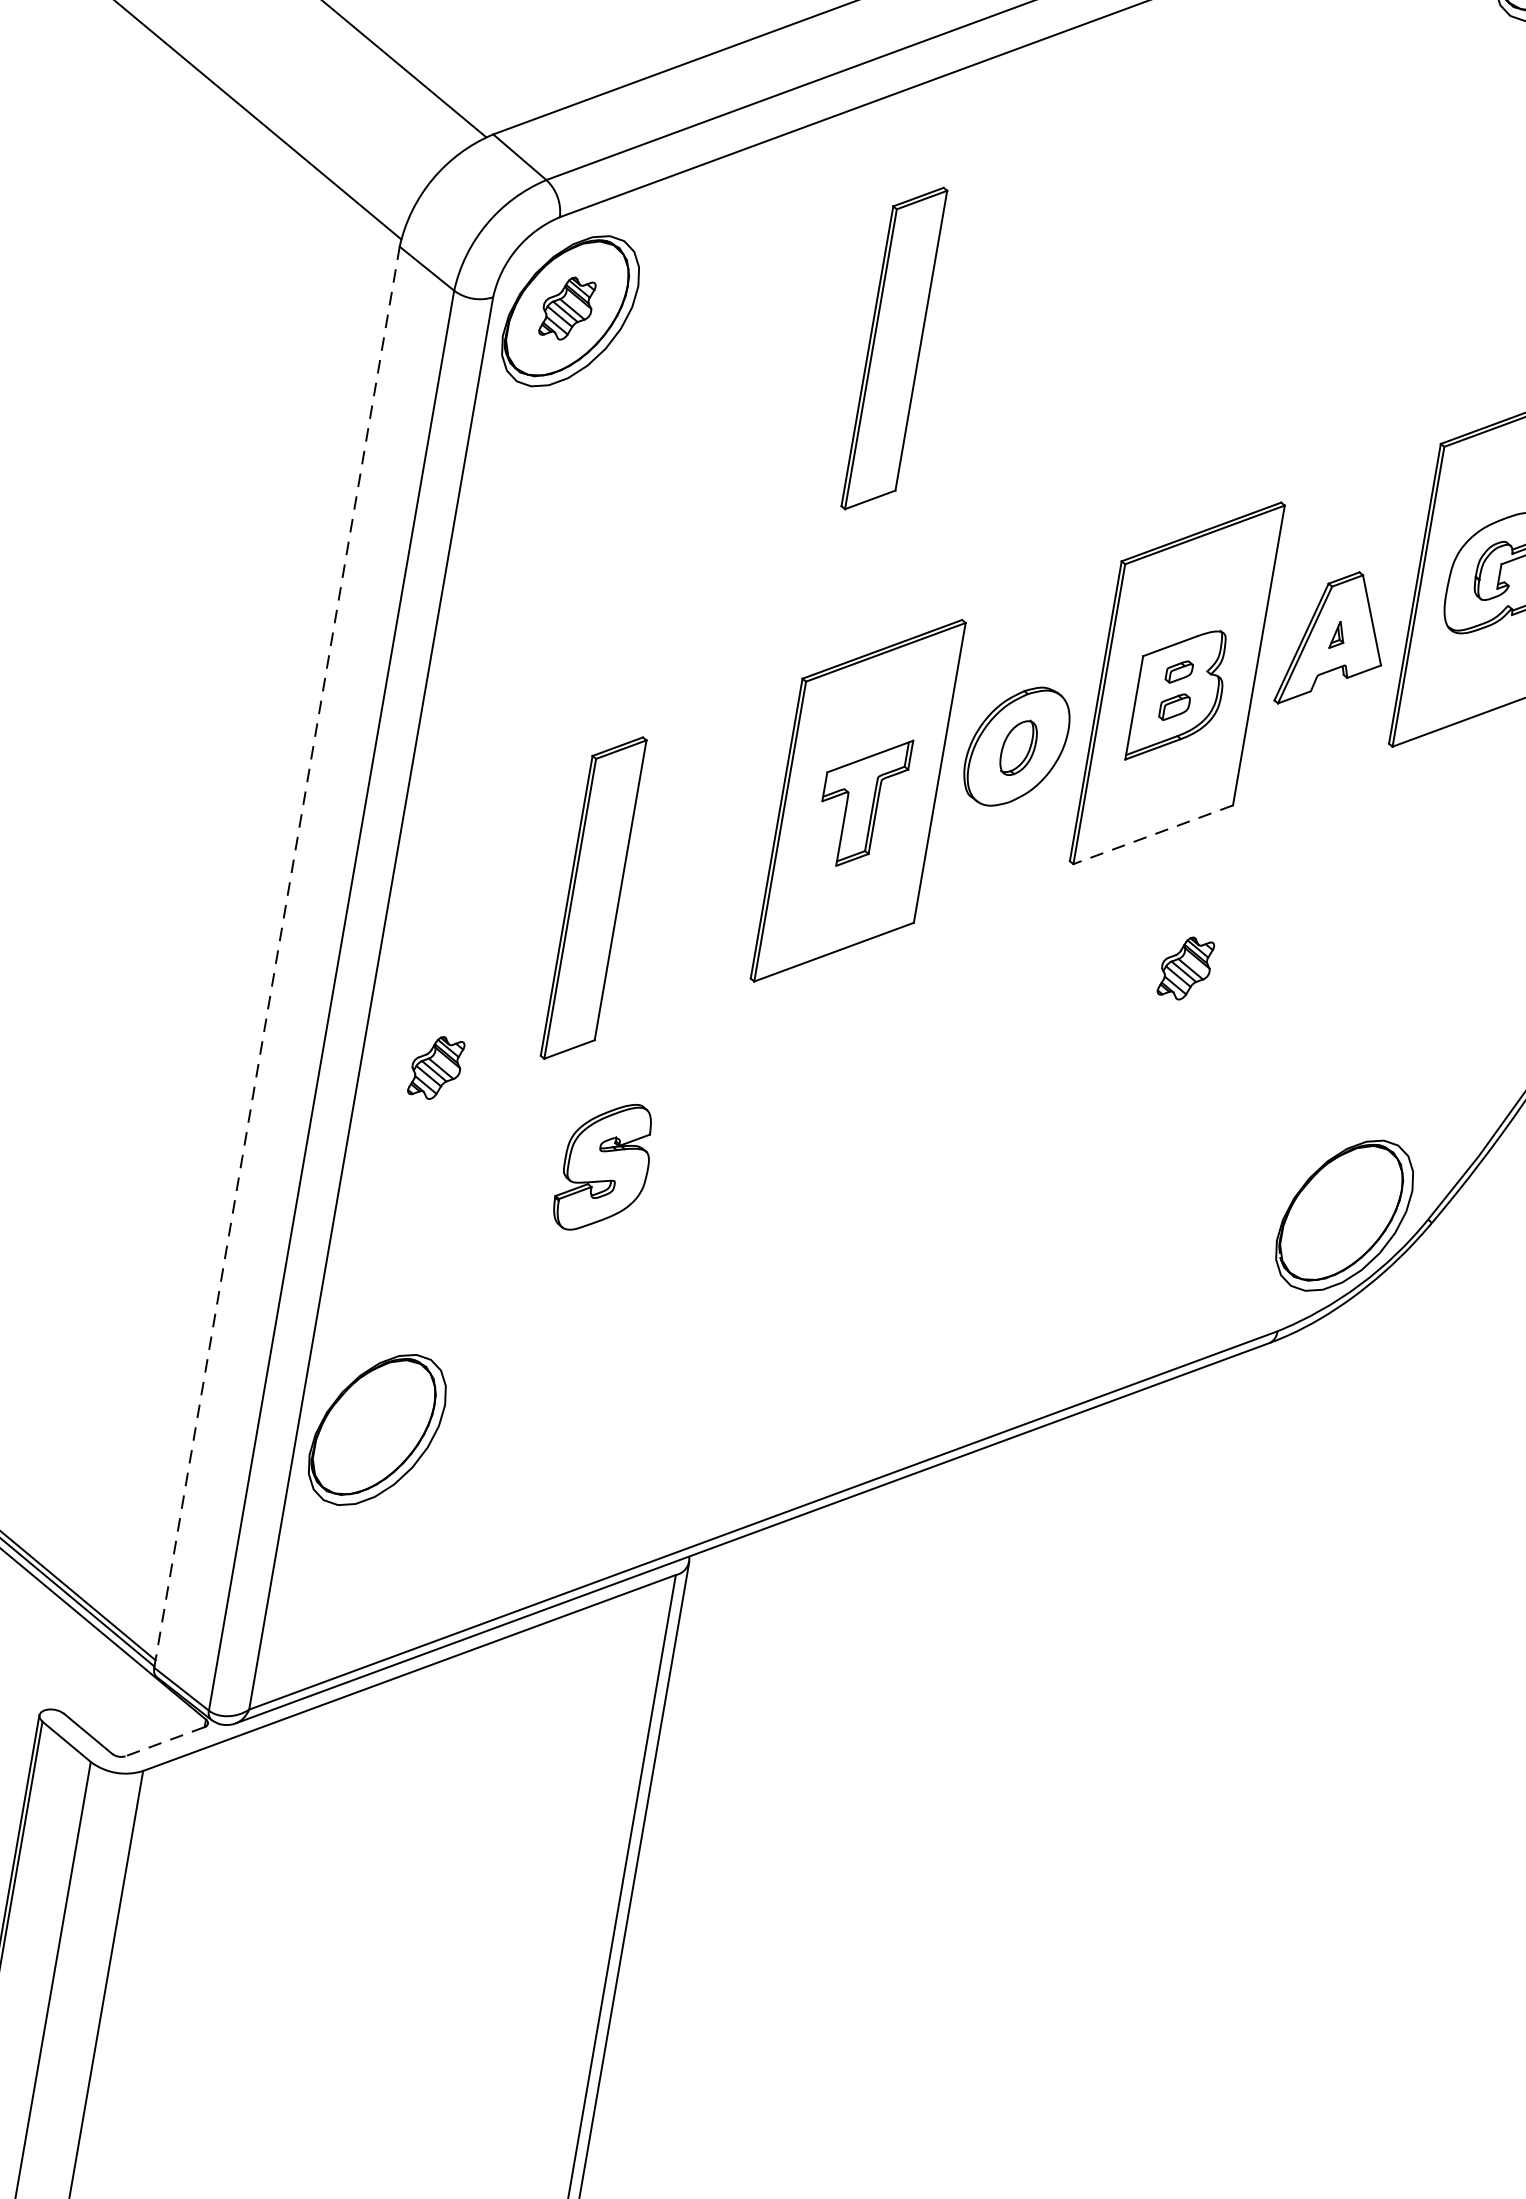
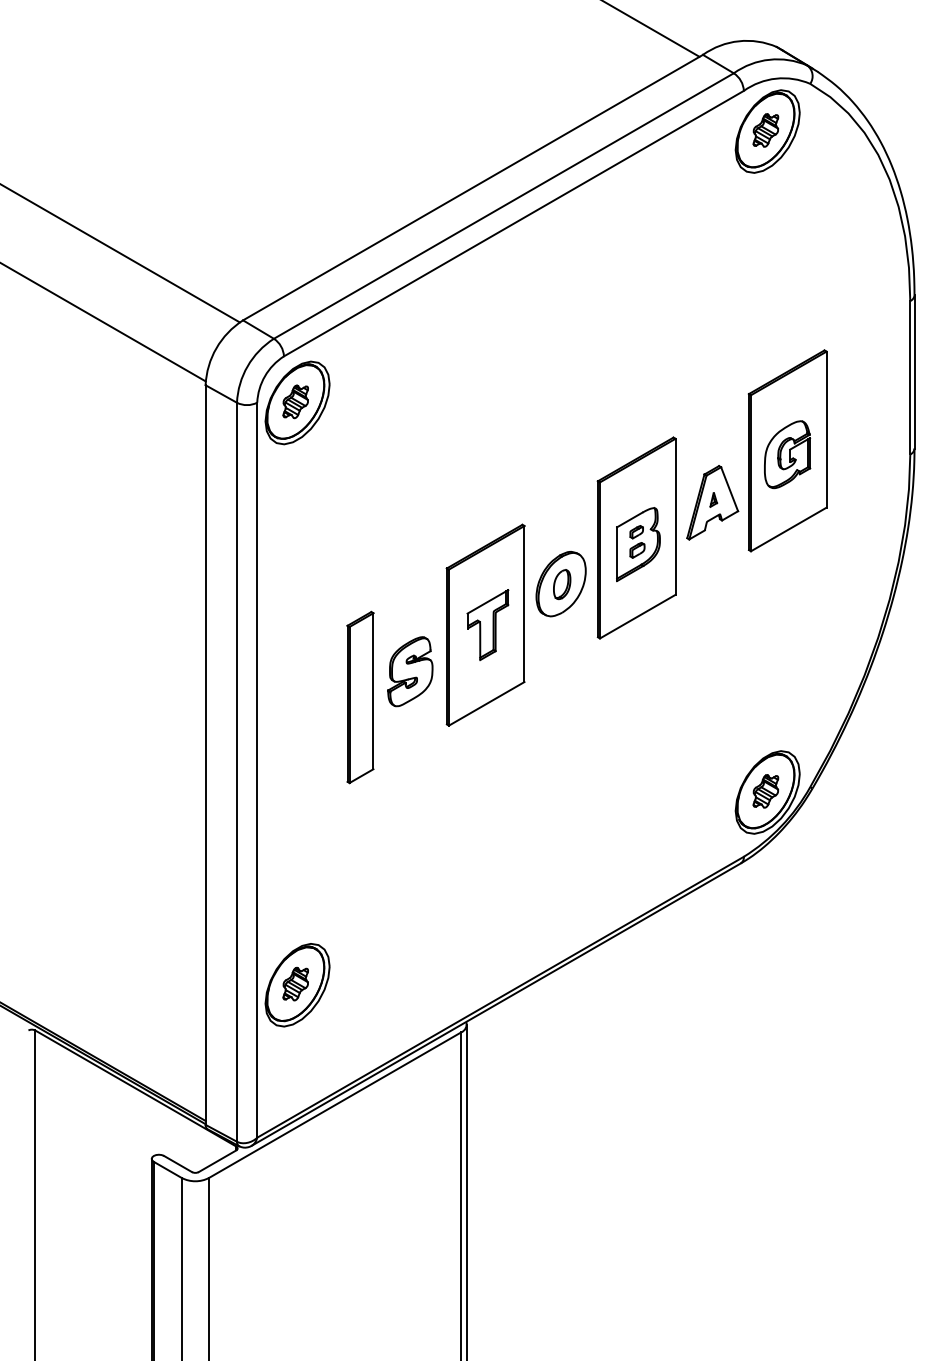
part: (894, 348) -> (464, 393), removed
line: (1152, 834) -> (637, 616), dashed -> solid
line: (276, 958) -> (205, 755), dashed -> solid
part: (1185, 968) -> (765, 791), moved
part: (435, 1066) -> (295, 983), moved
part: (604, 1167) -> (410, 671), moved
line: (164, 1742) -> (217, 1161), dashed -> solid

